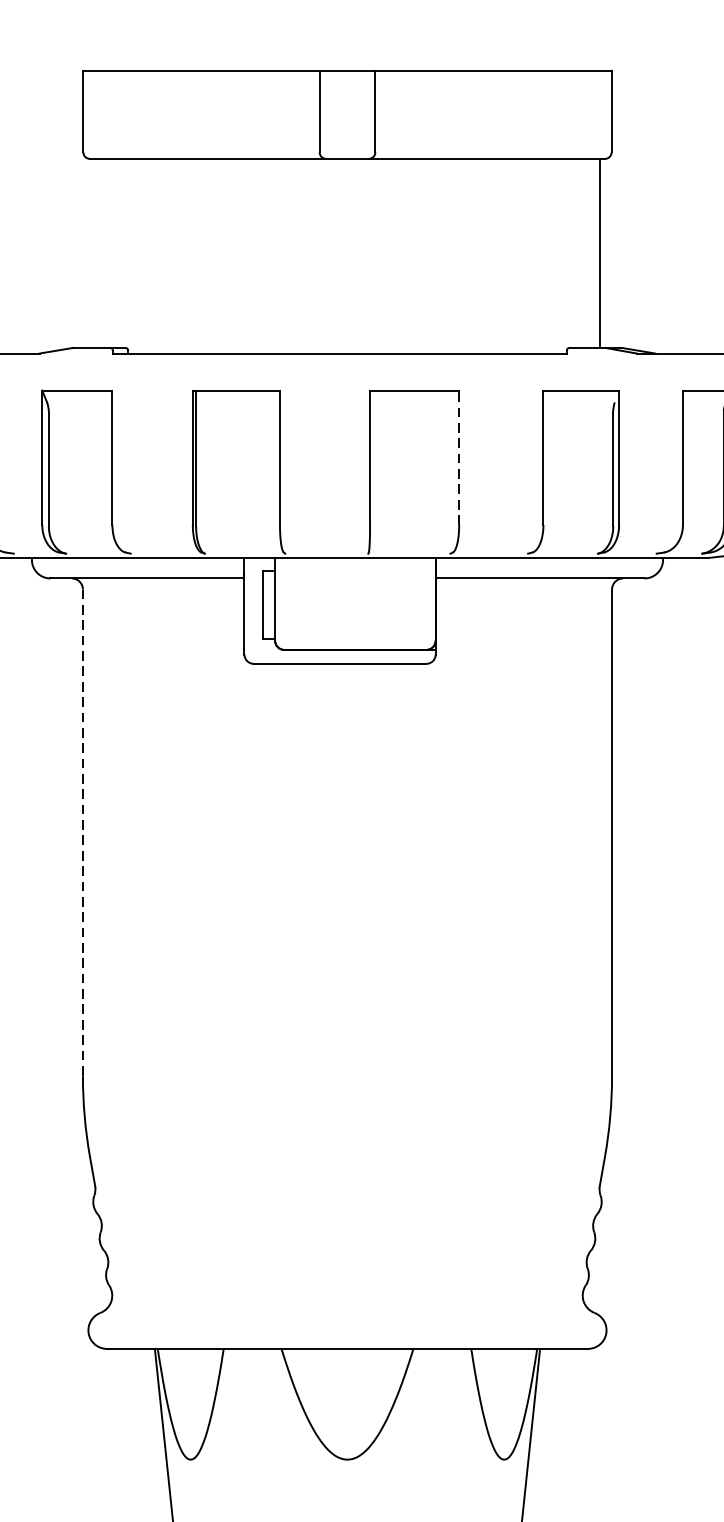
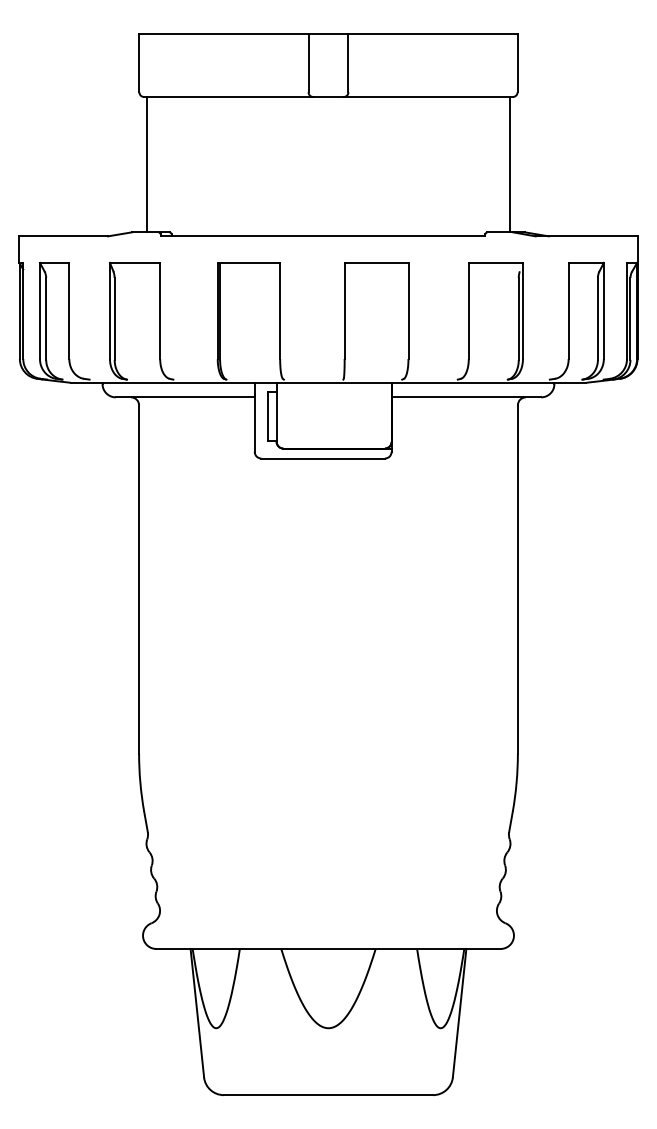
line: (94, 253) -> (147, 164), added
line: (459, 457) -> (408, 310), dashed -> solid
line: (83, 834) -> (139, 580), dashed -> solid

